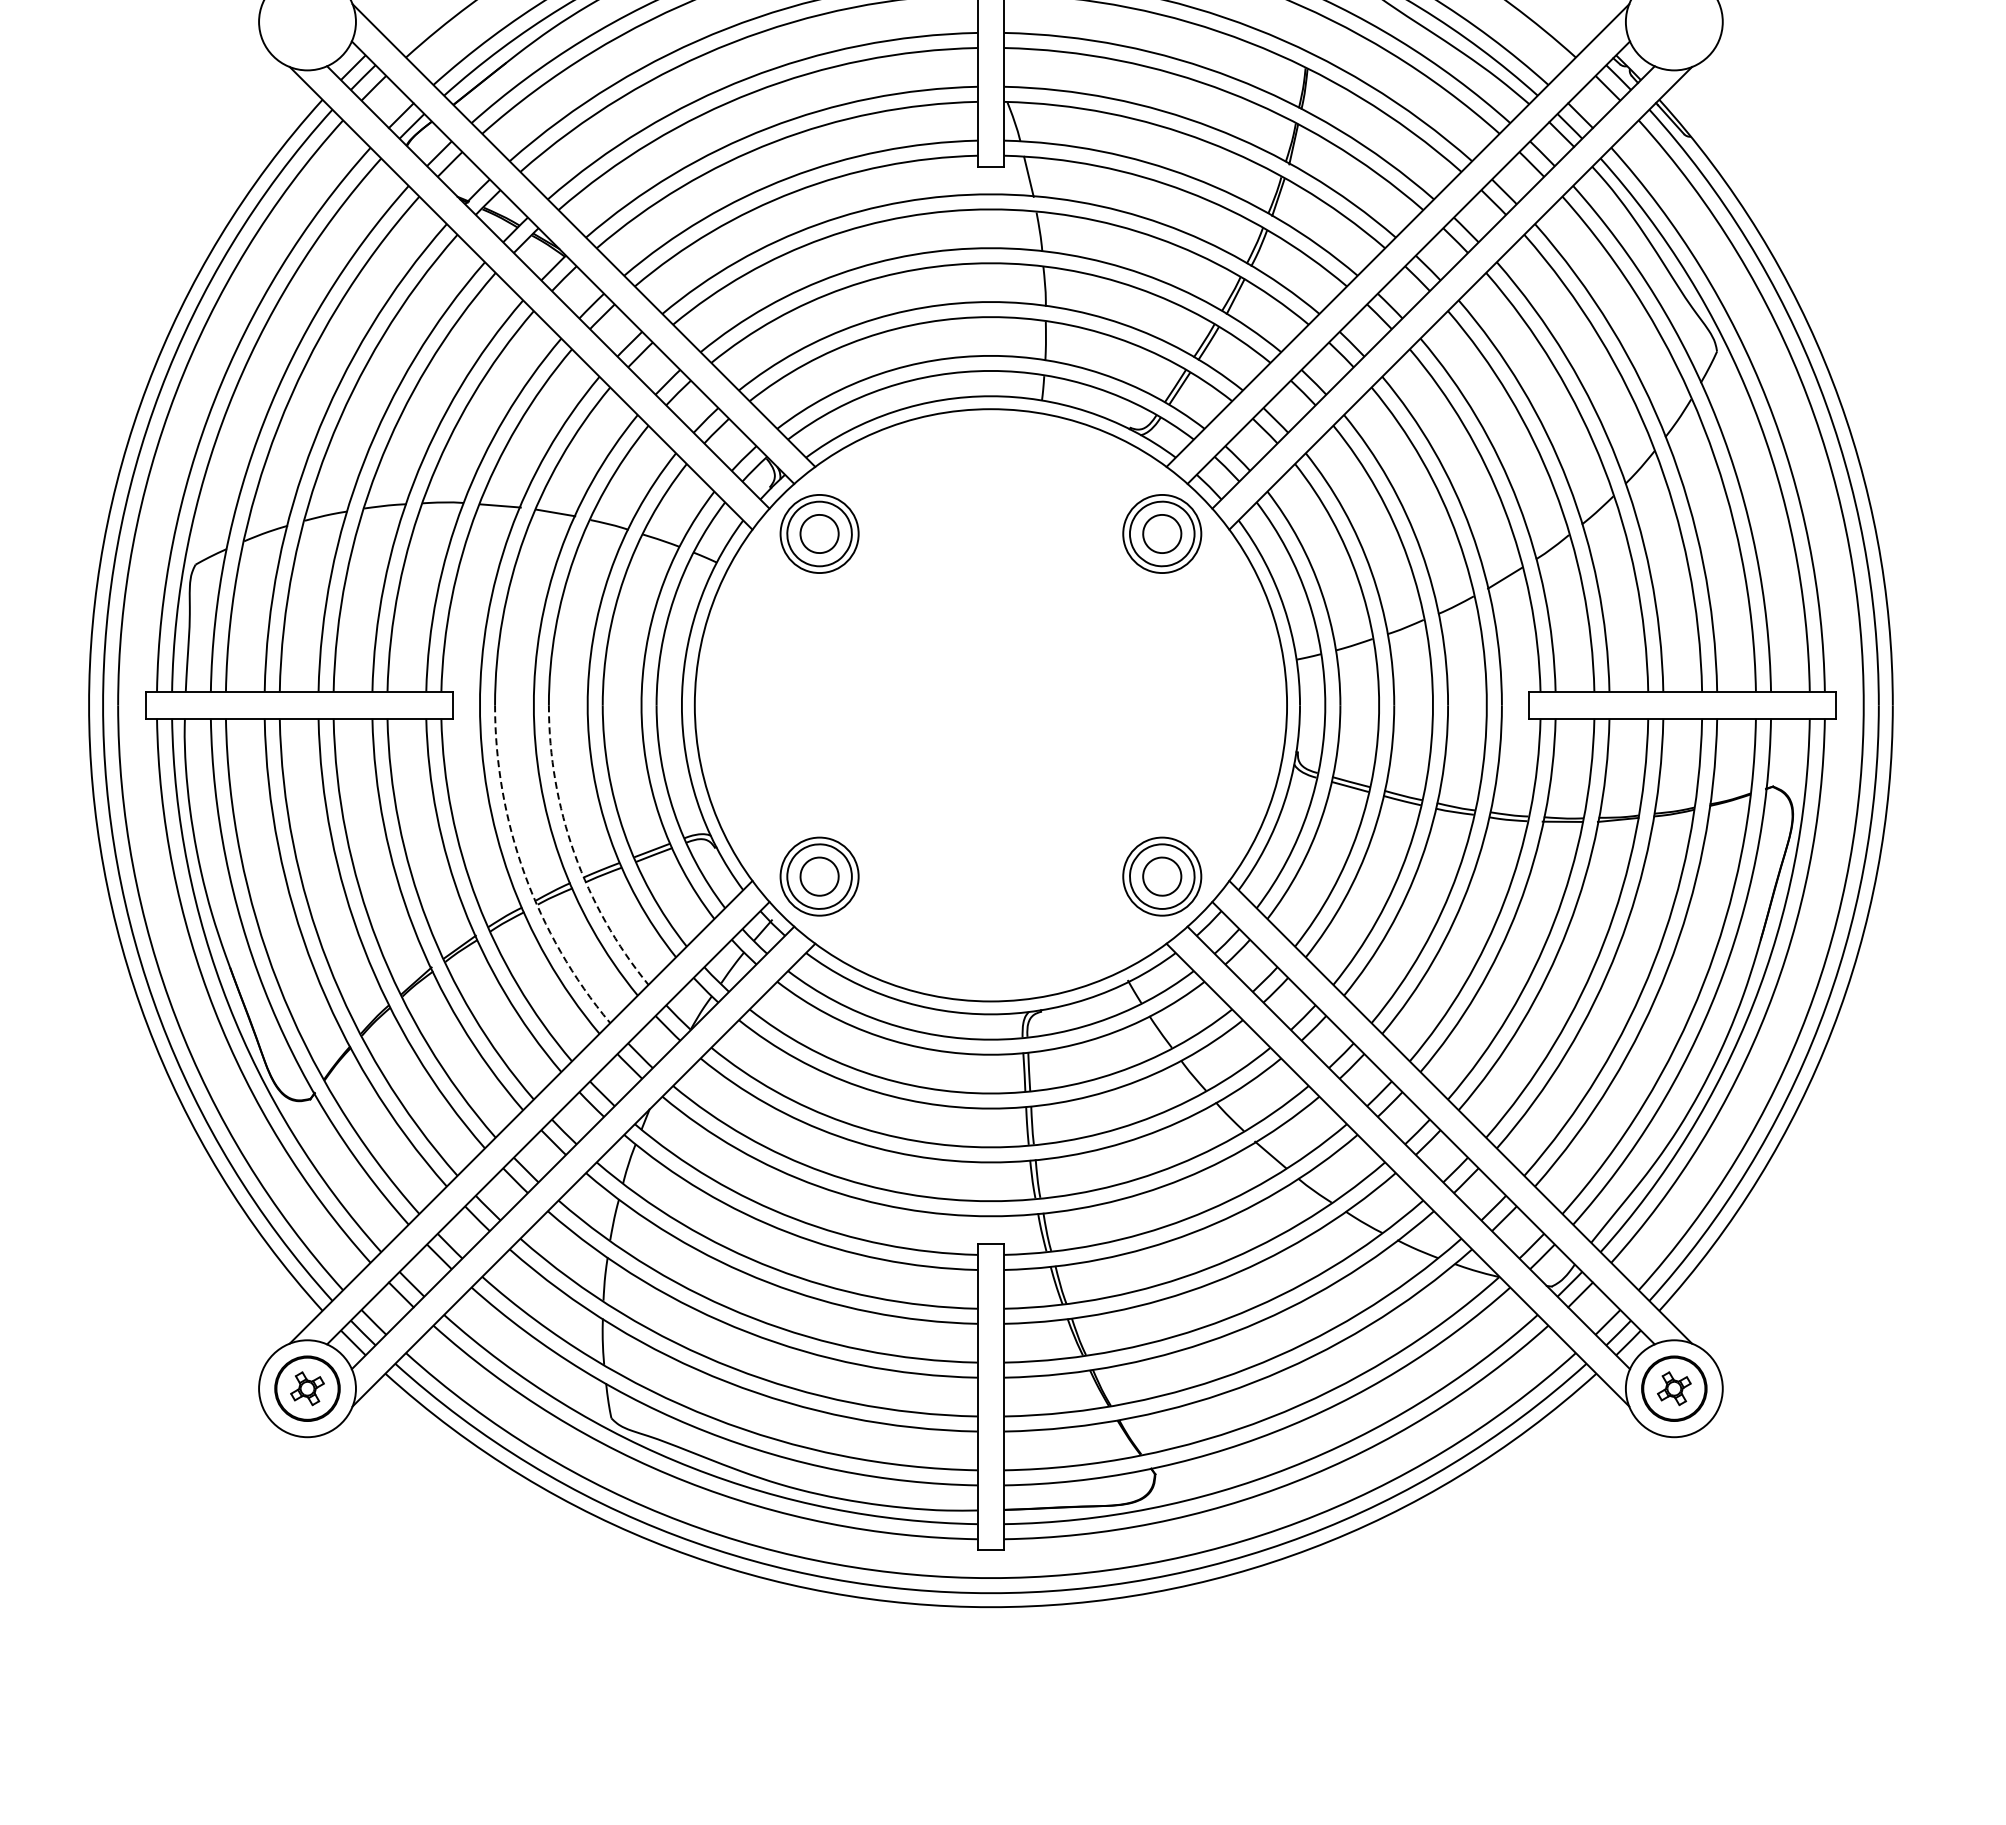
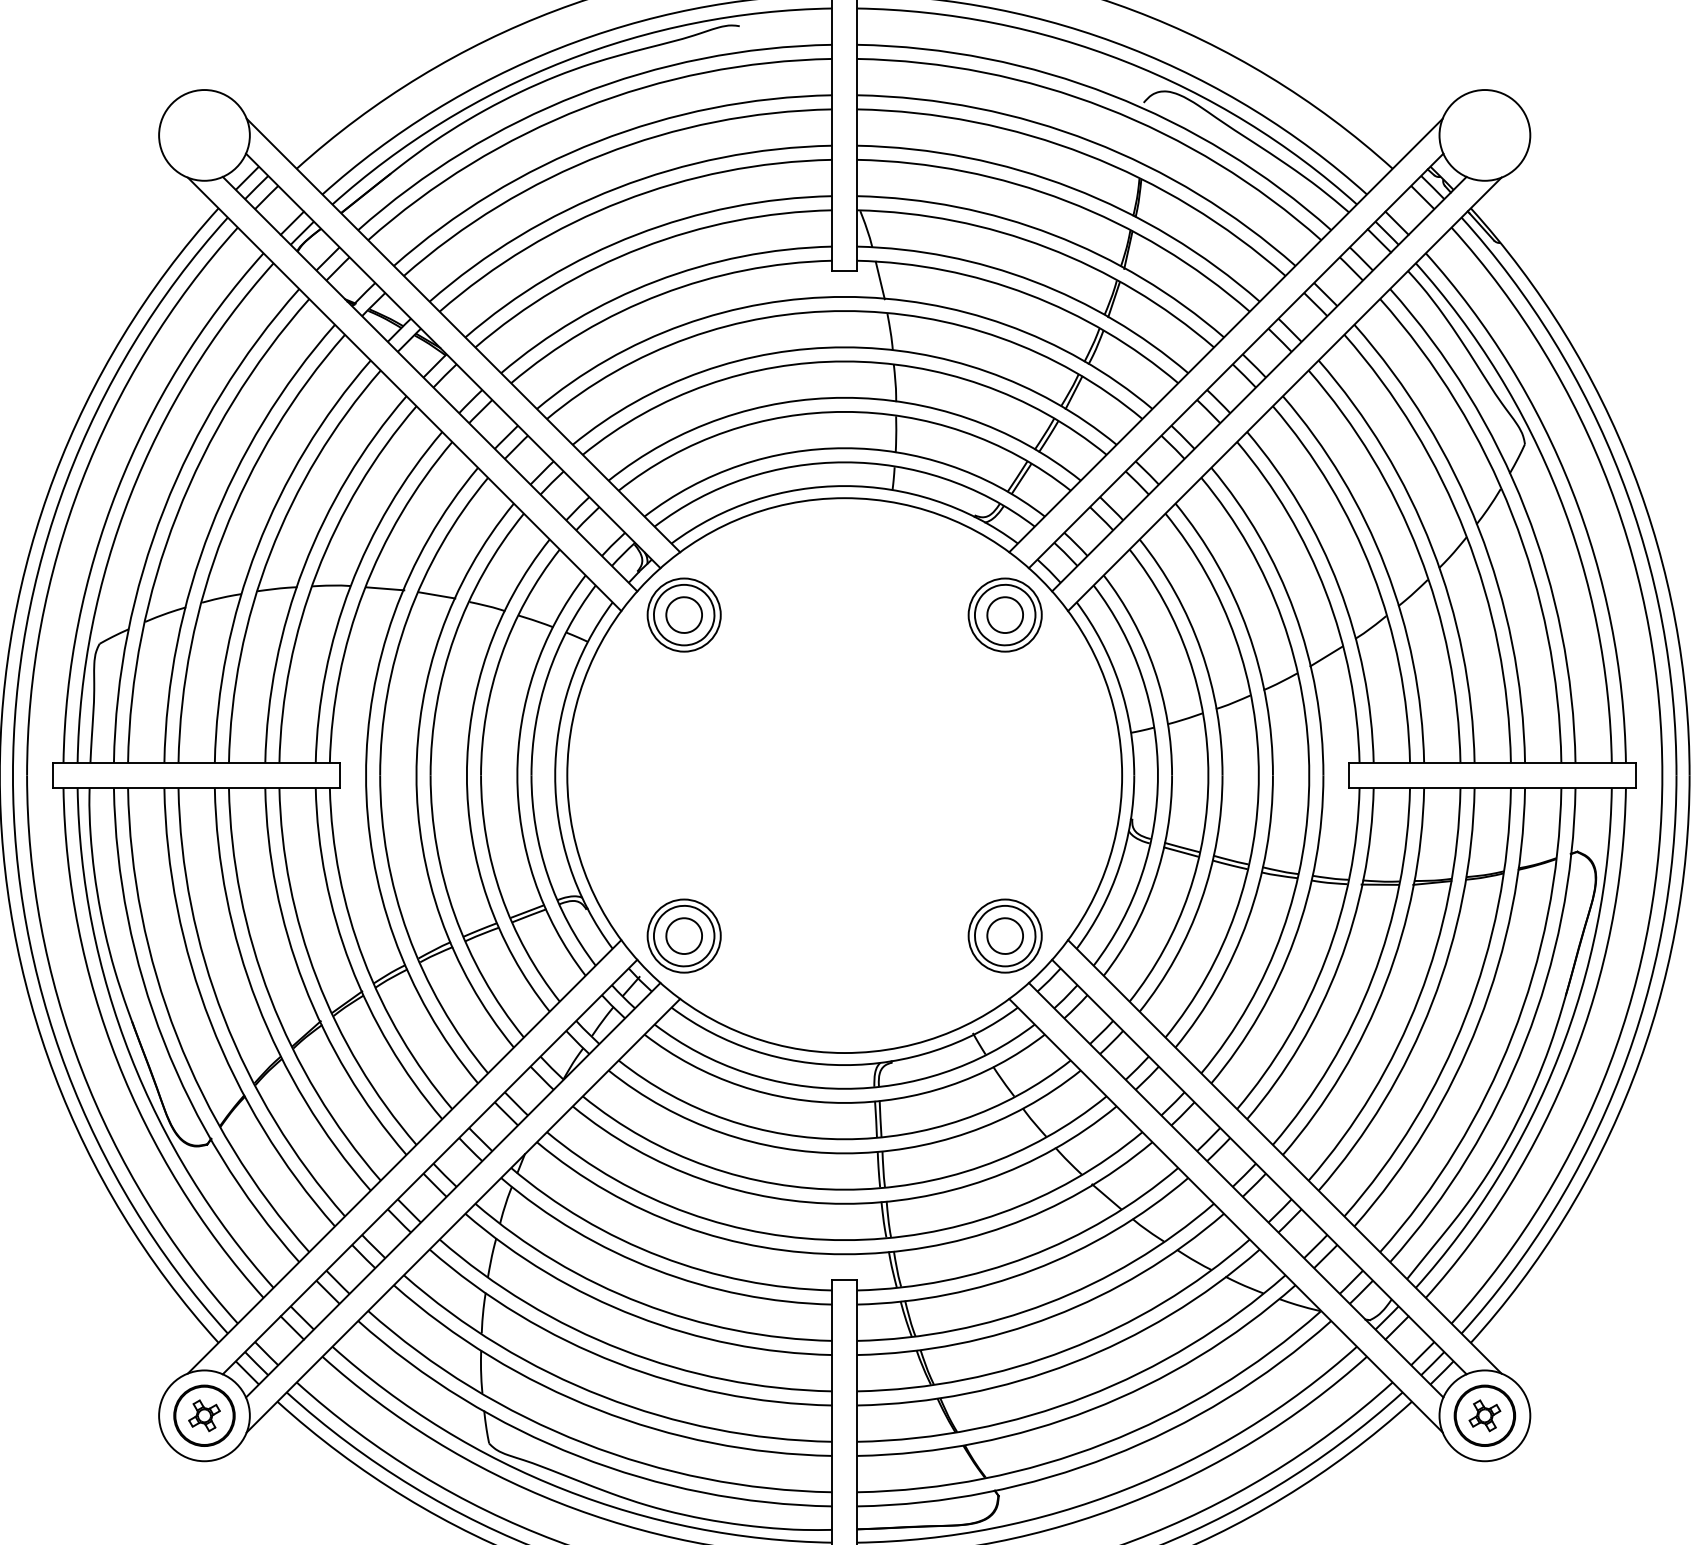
arc: (574, 853) -> (454, 914), dashed -> solid
arc: (524, 874) -> (407, 934), dashed -> solid

